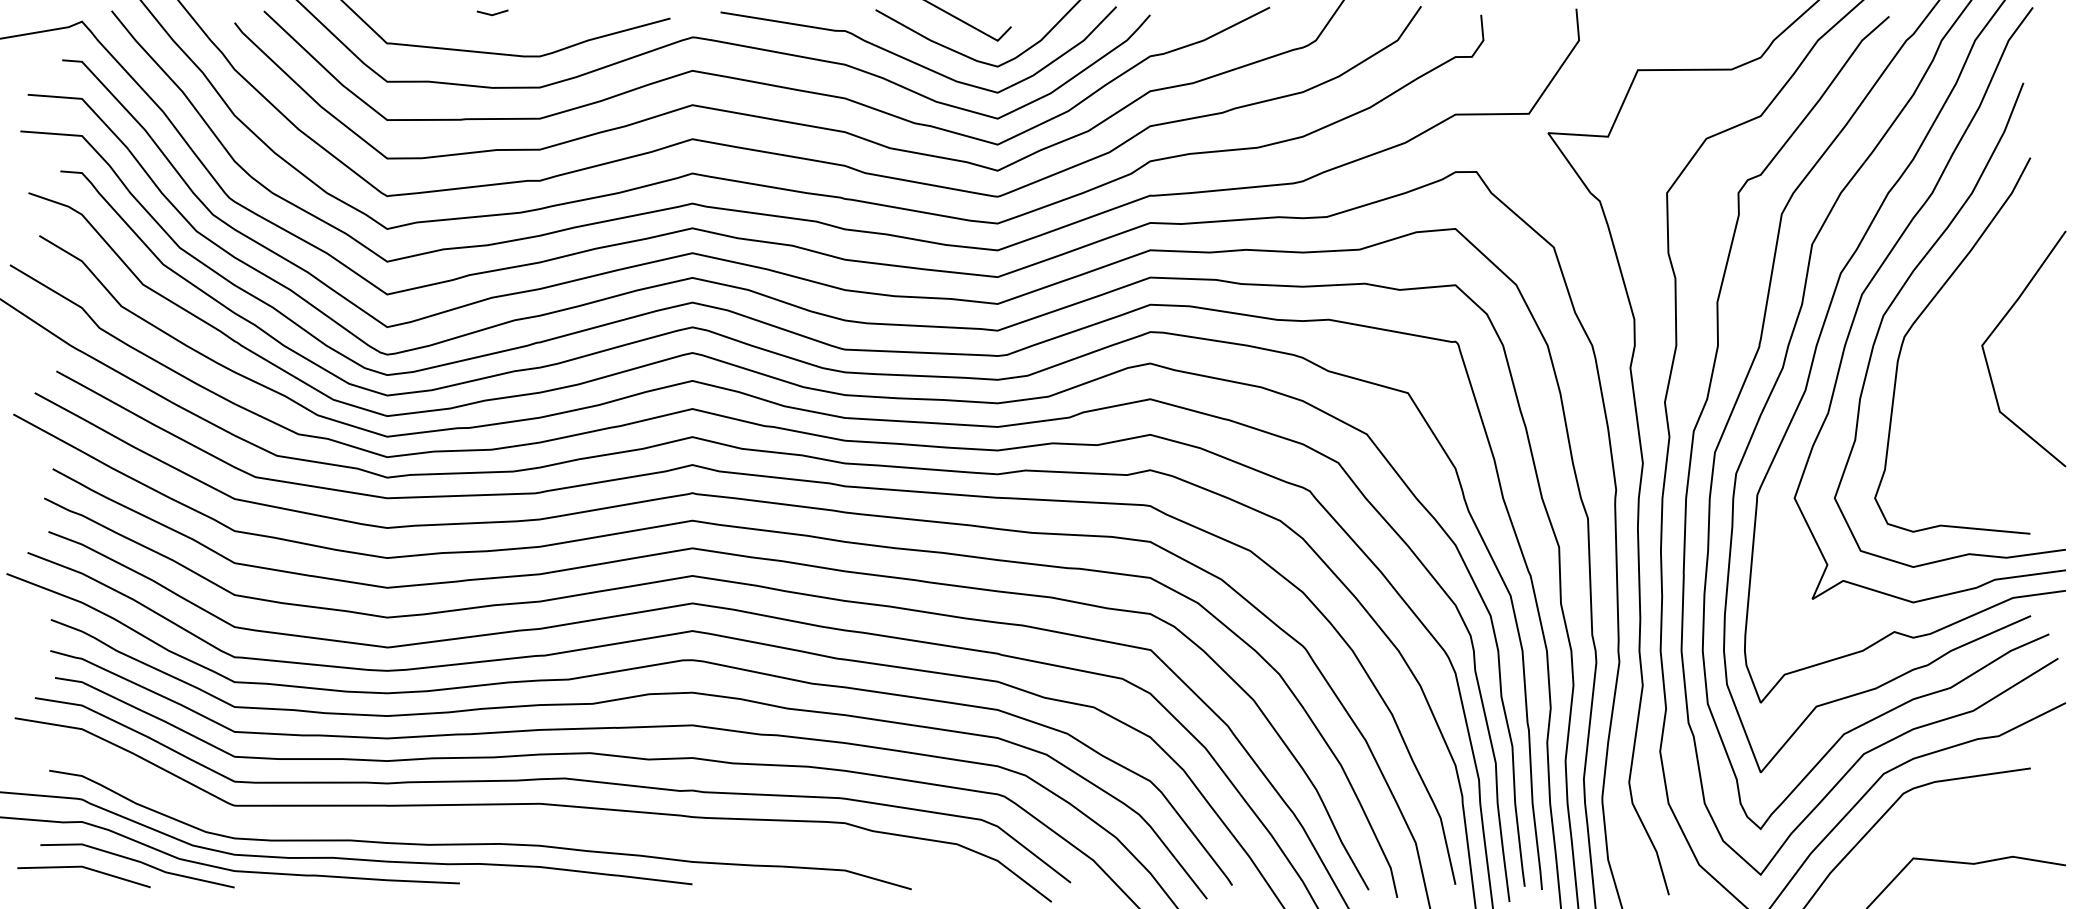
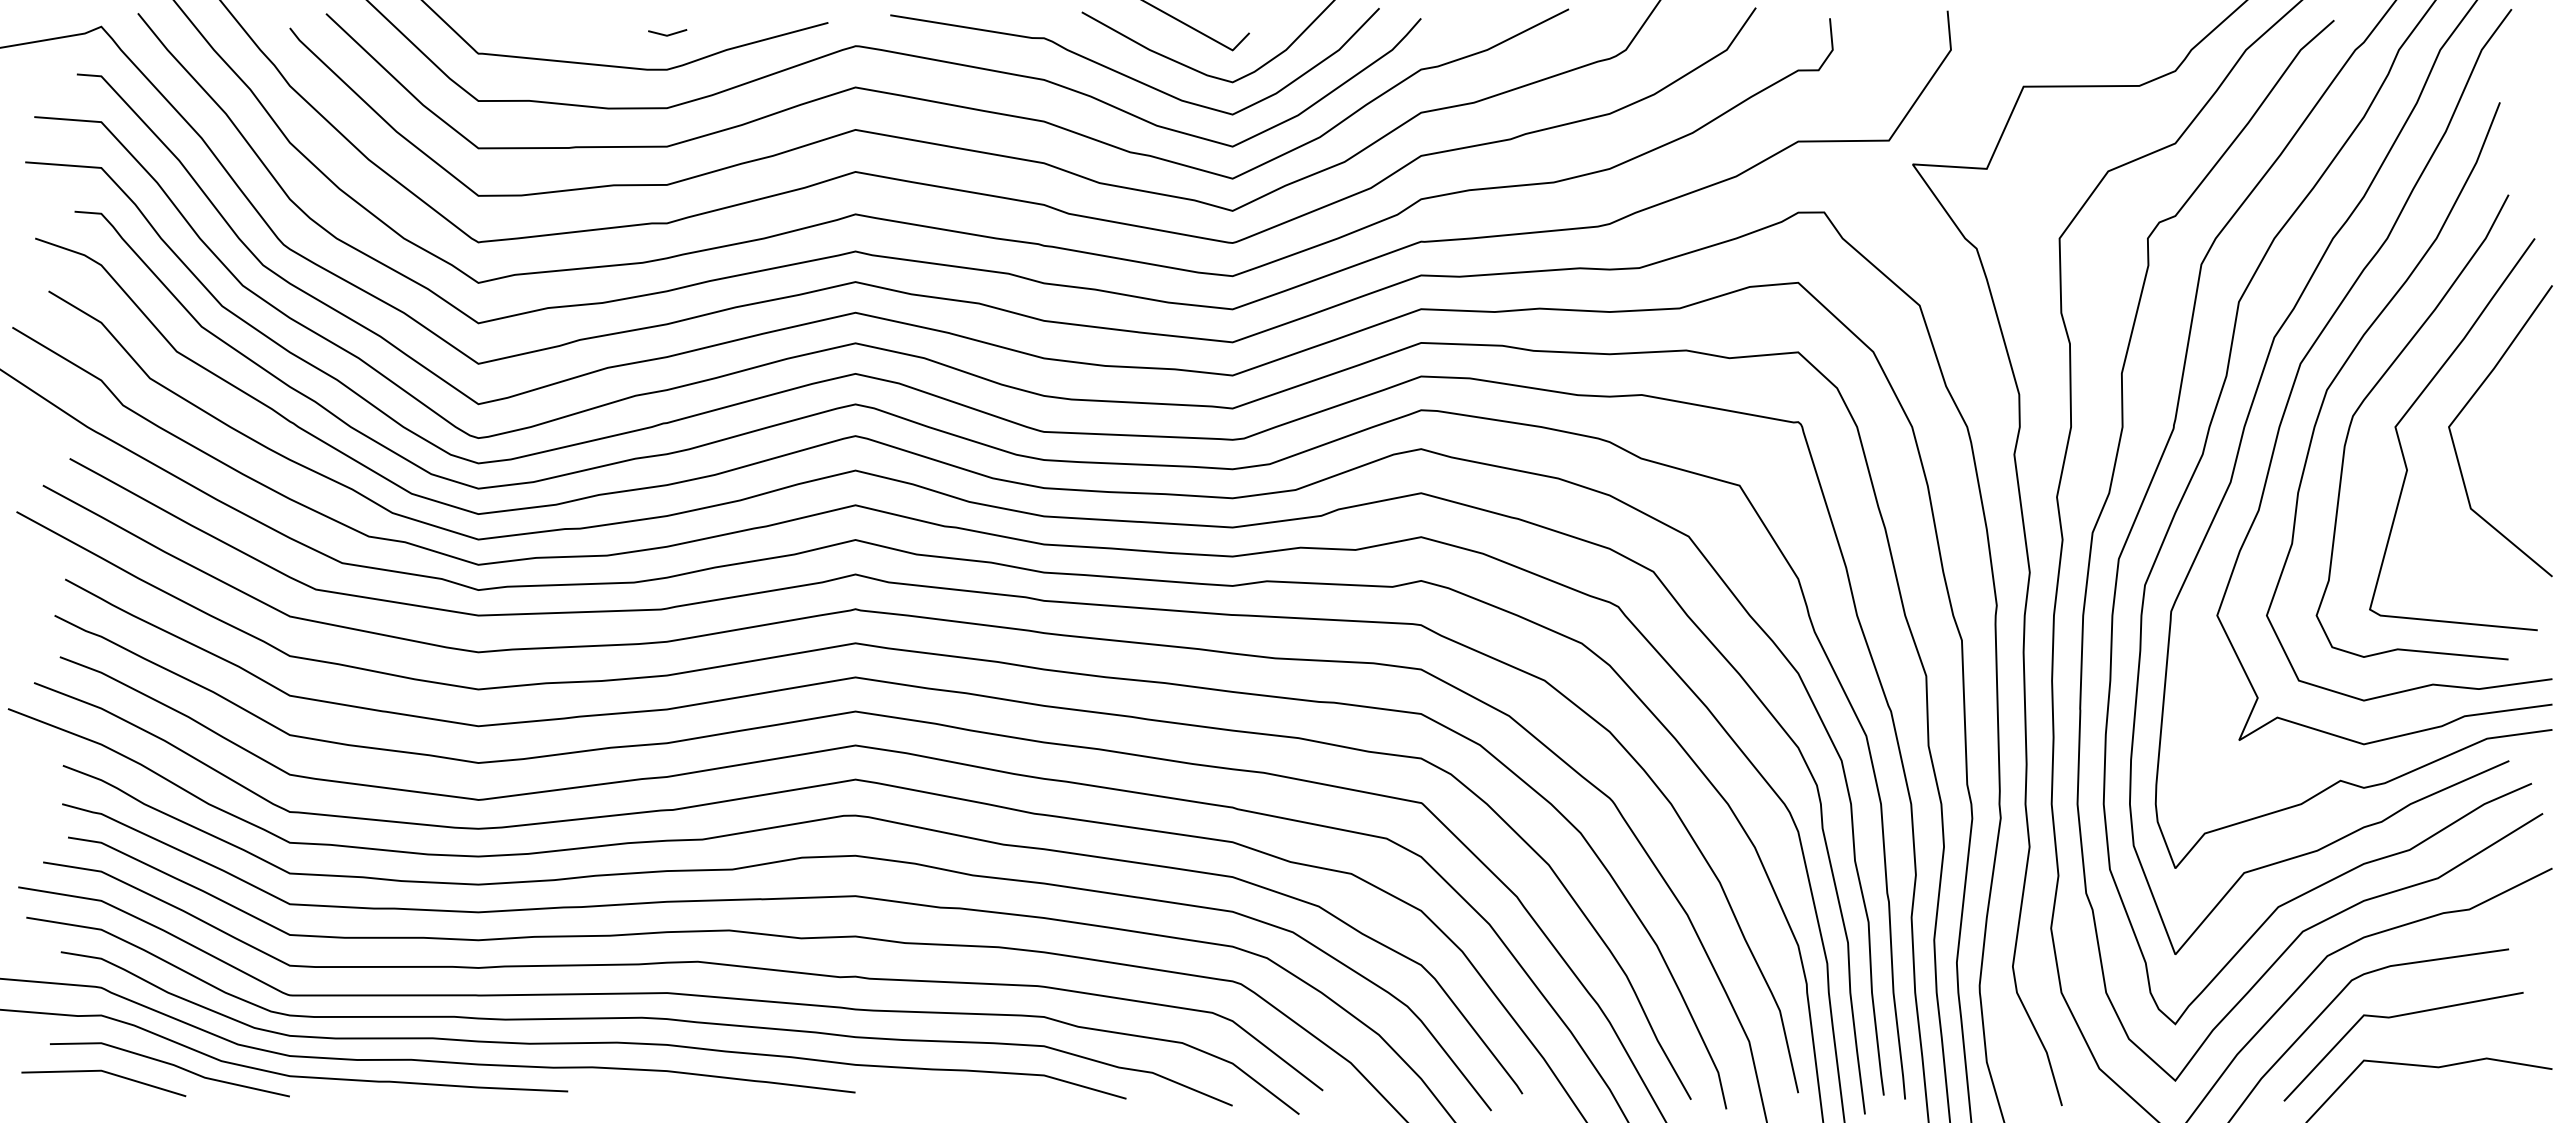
line: (492, 14) -> (667, 34), moved
curve: (1954, 327) -> (2414, 404), added
curve: (509, 823) -> (629, 1017), added
line: (1939, 823) -> (2396, 1017), added

